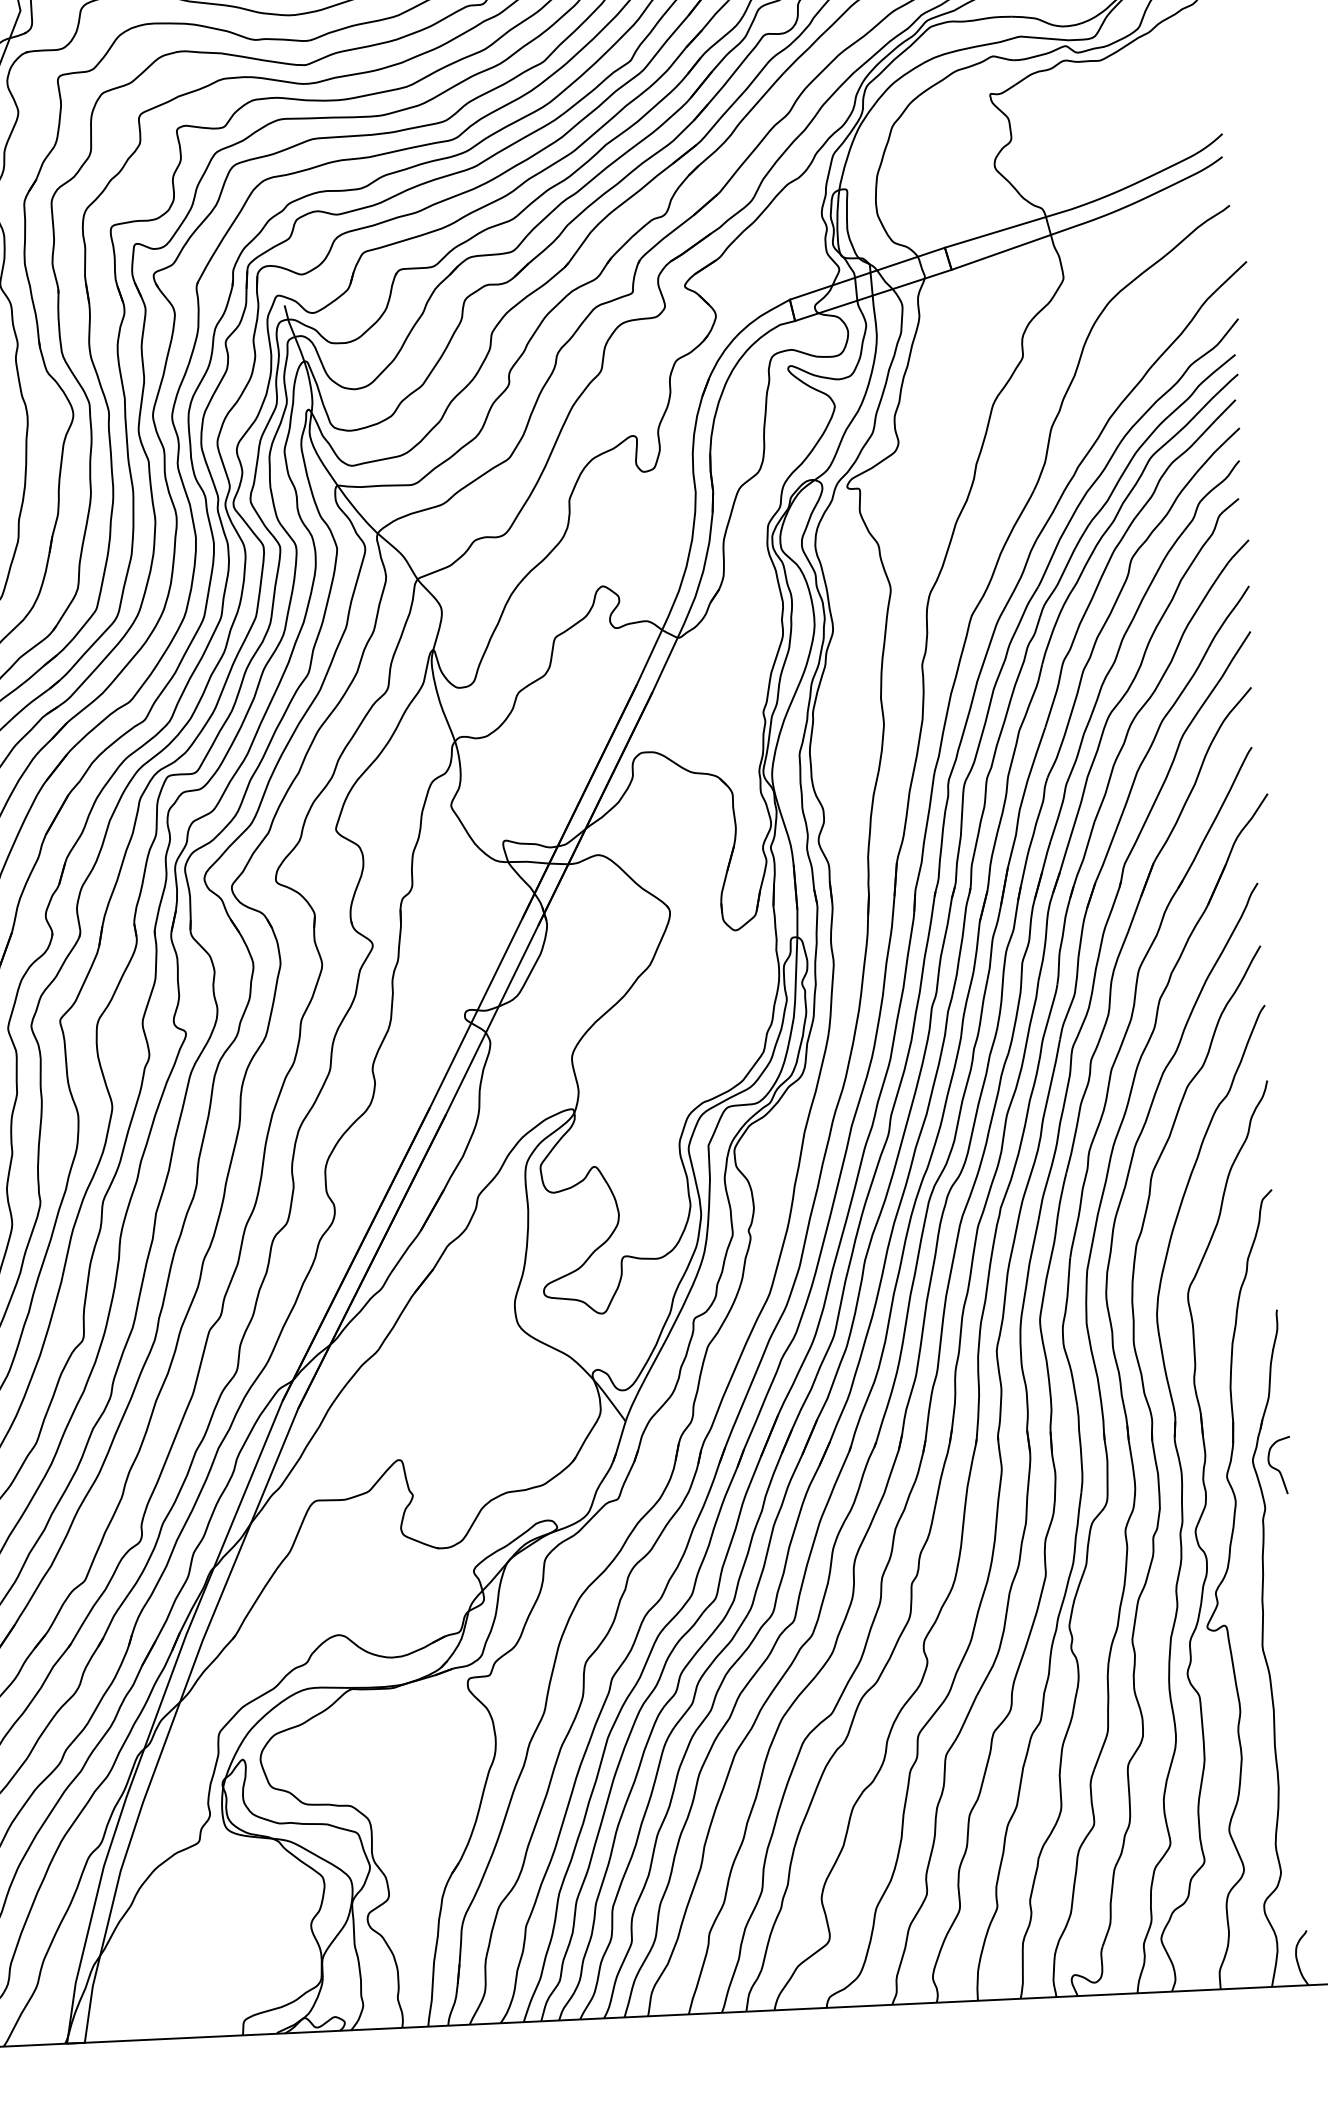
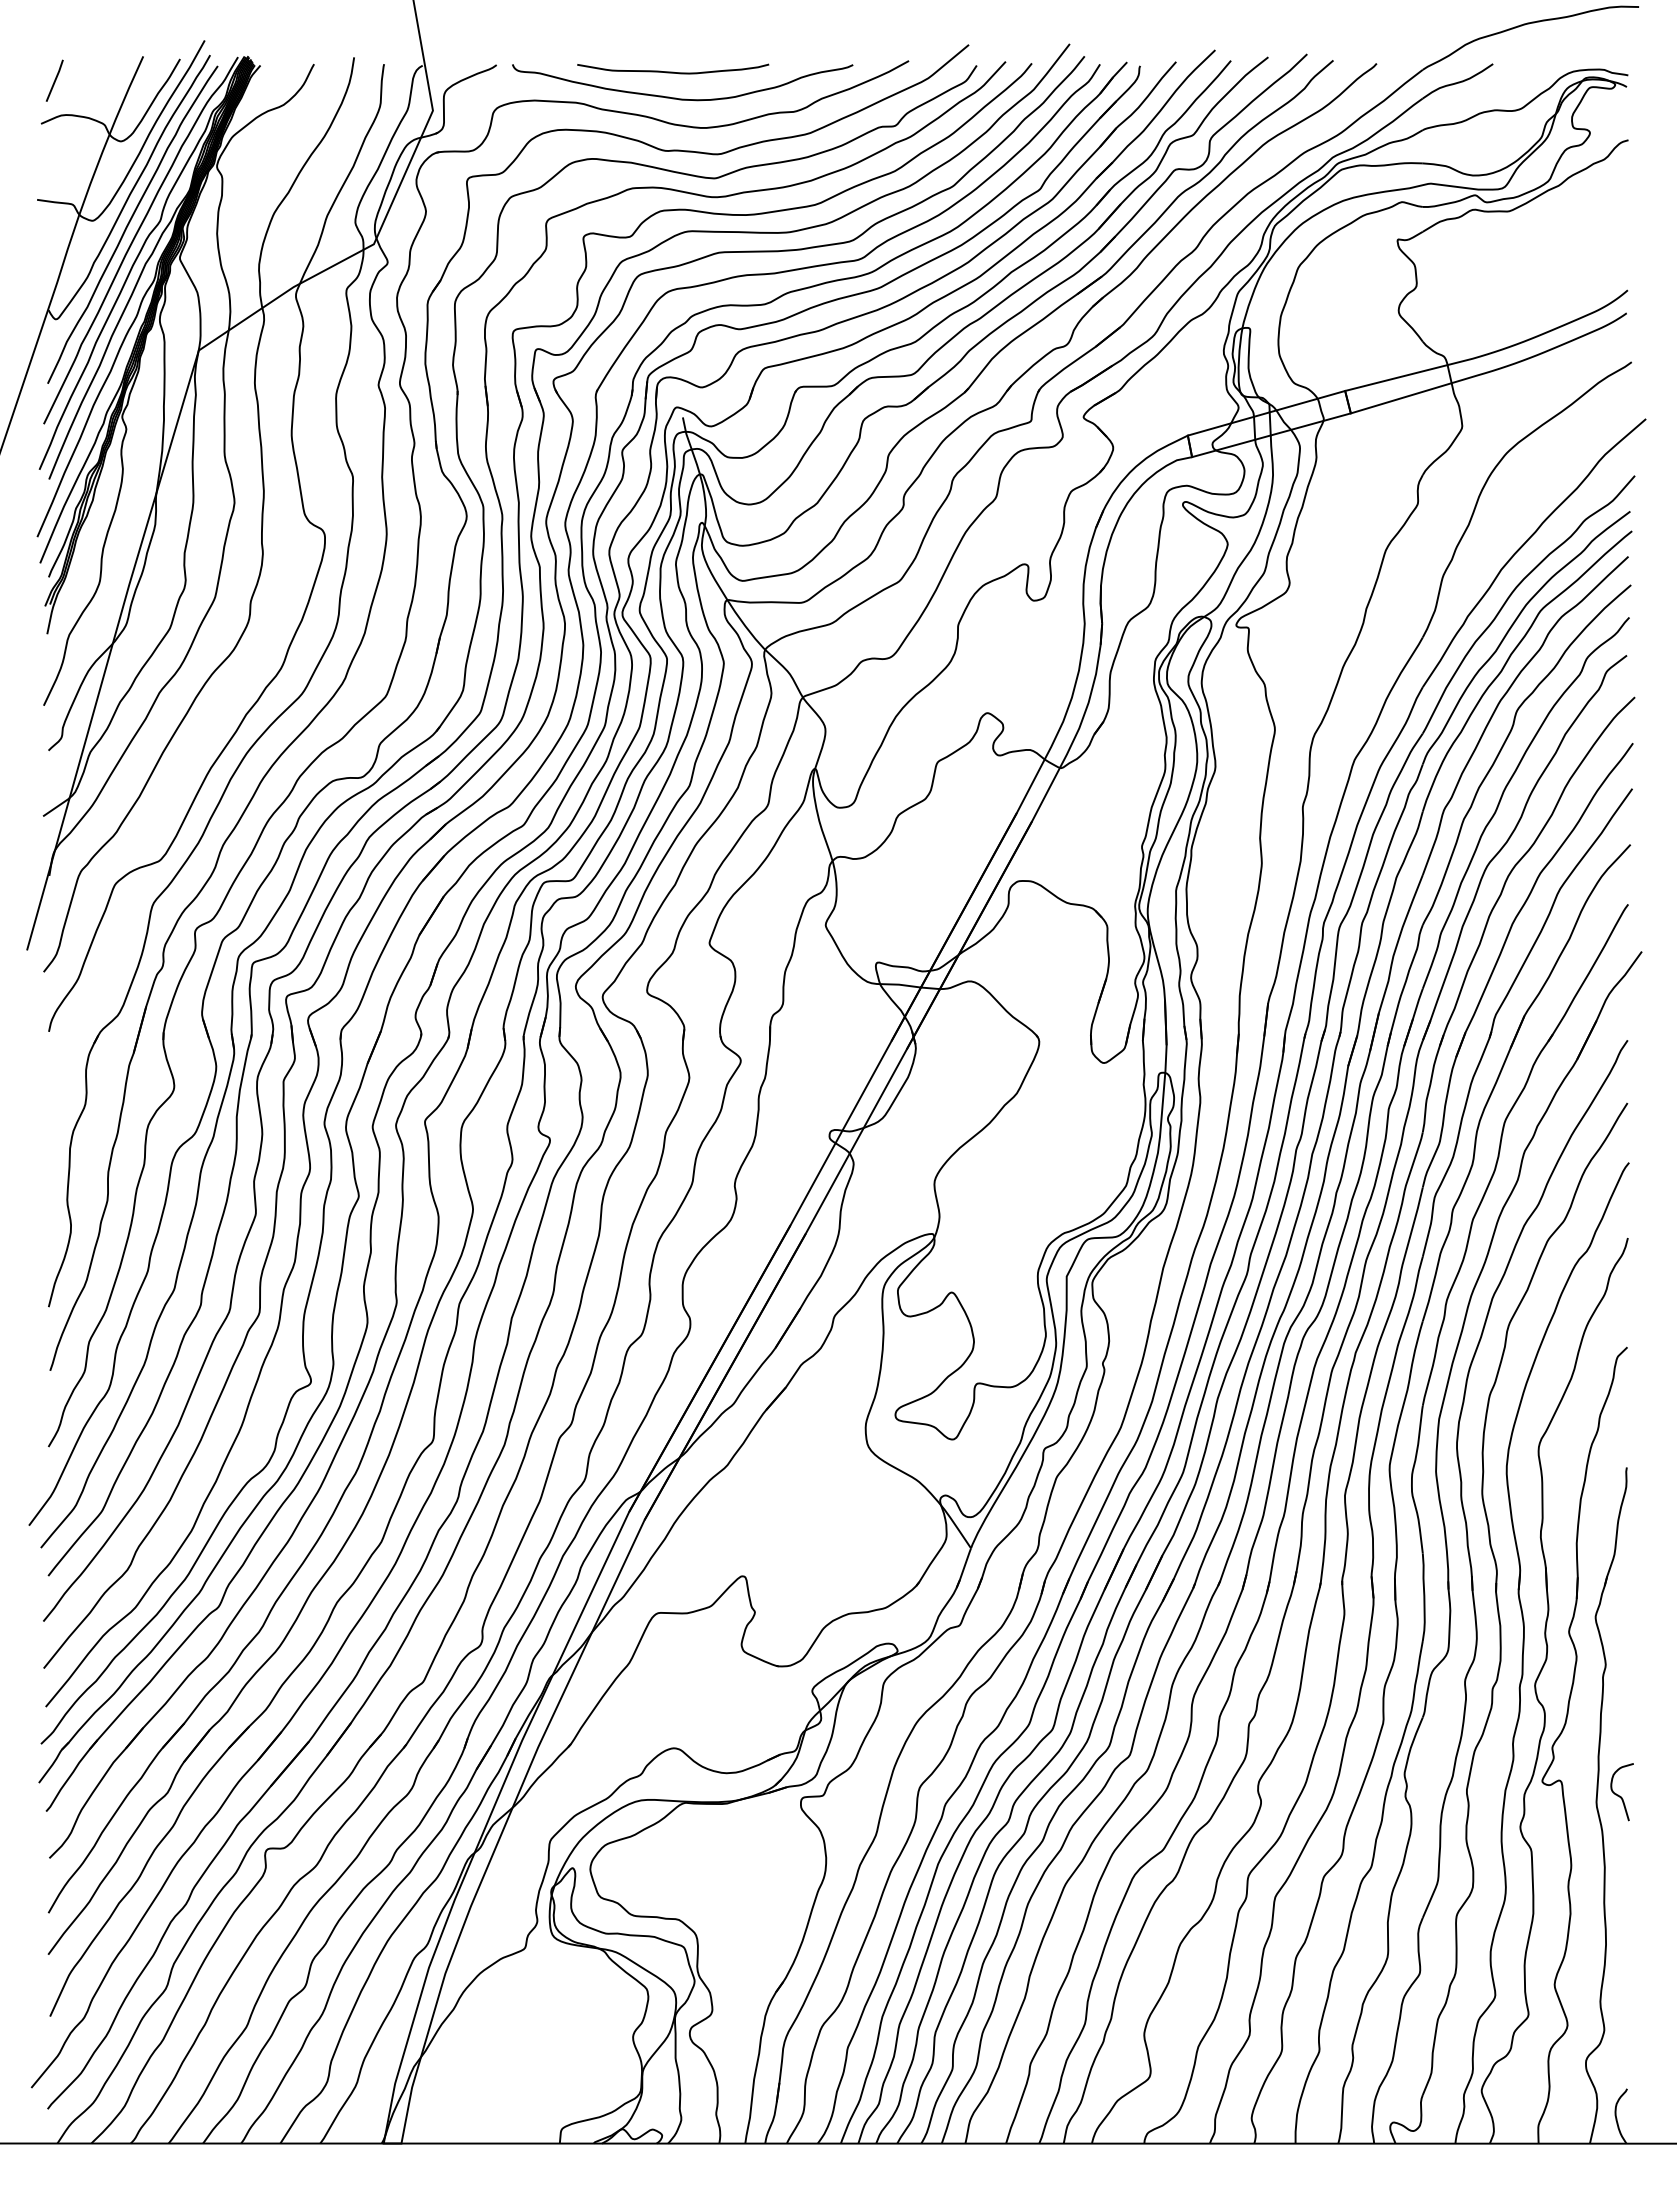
curve: (1278, 1468) -> (1620, 1795), moved

